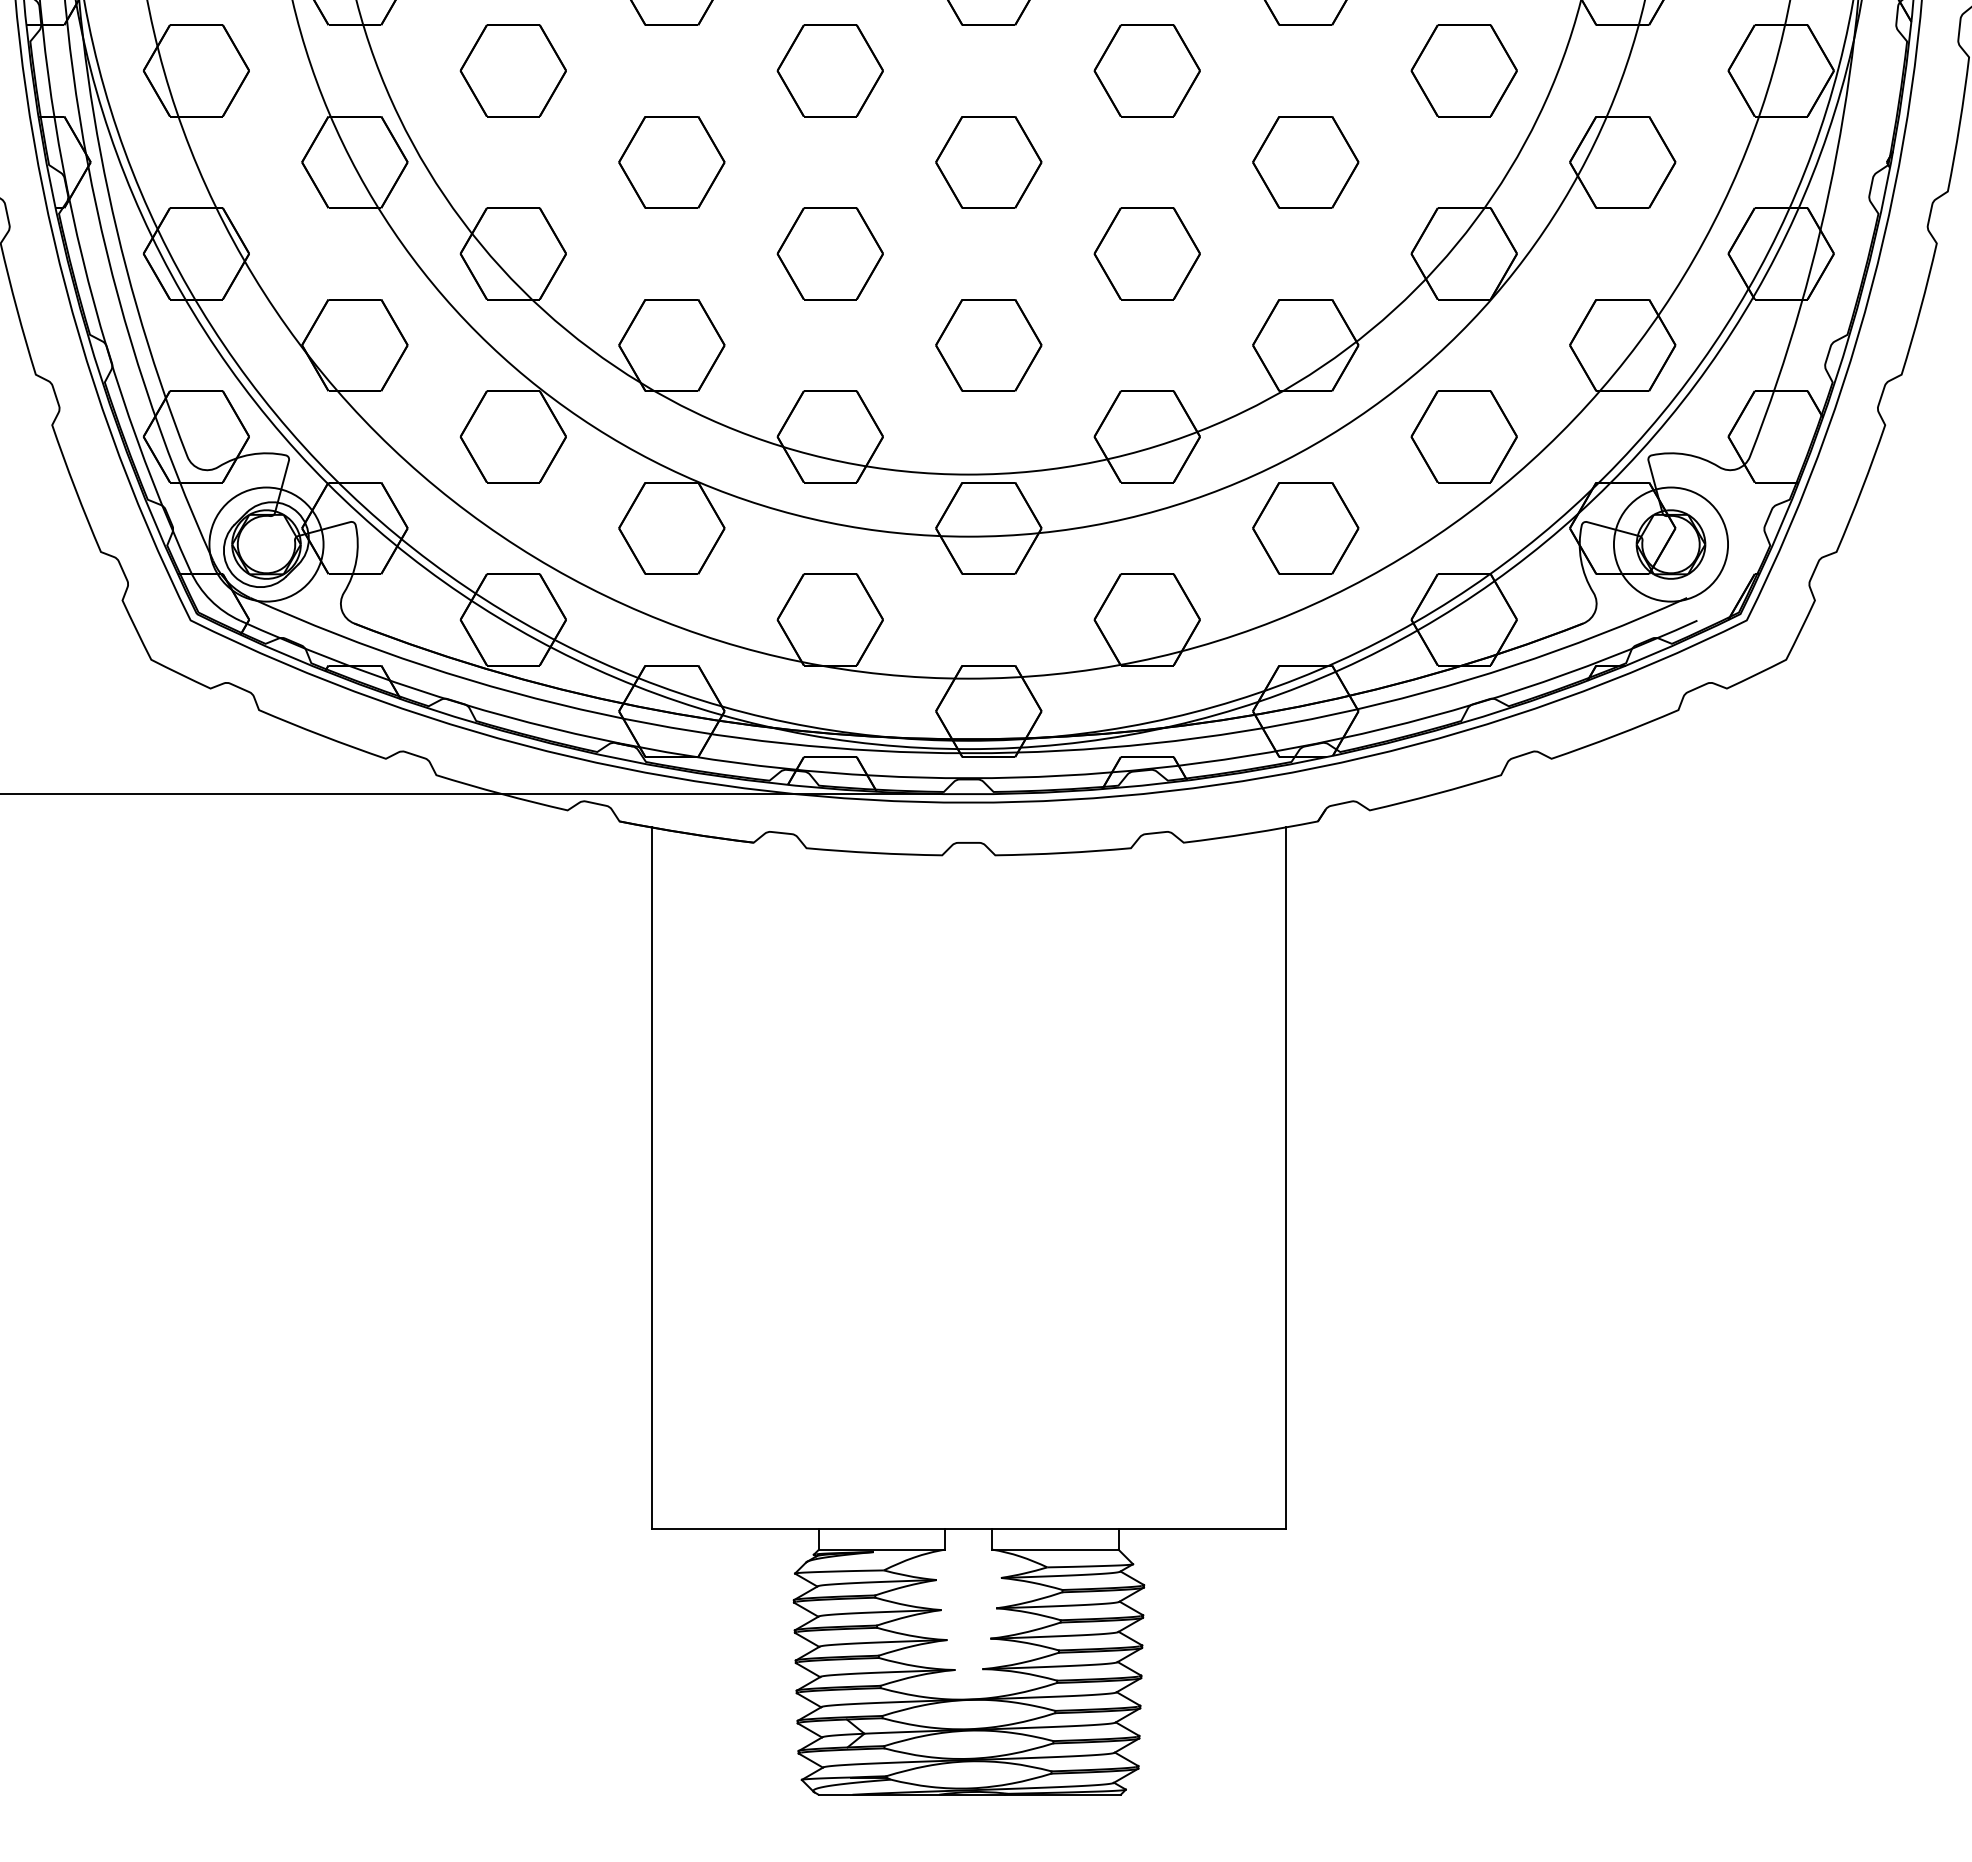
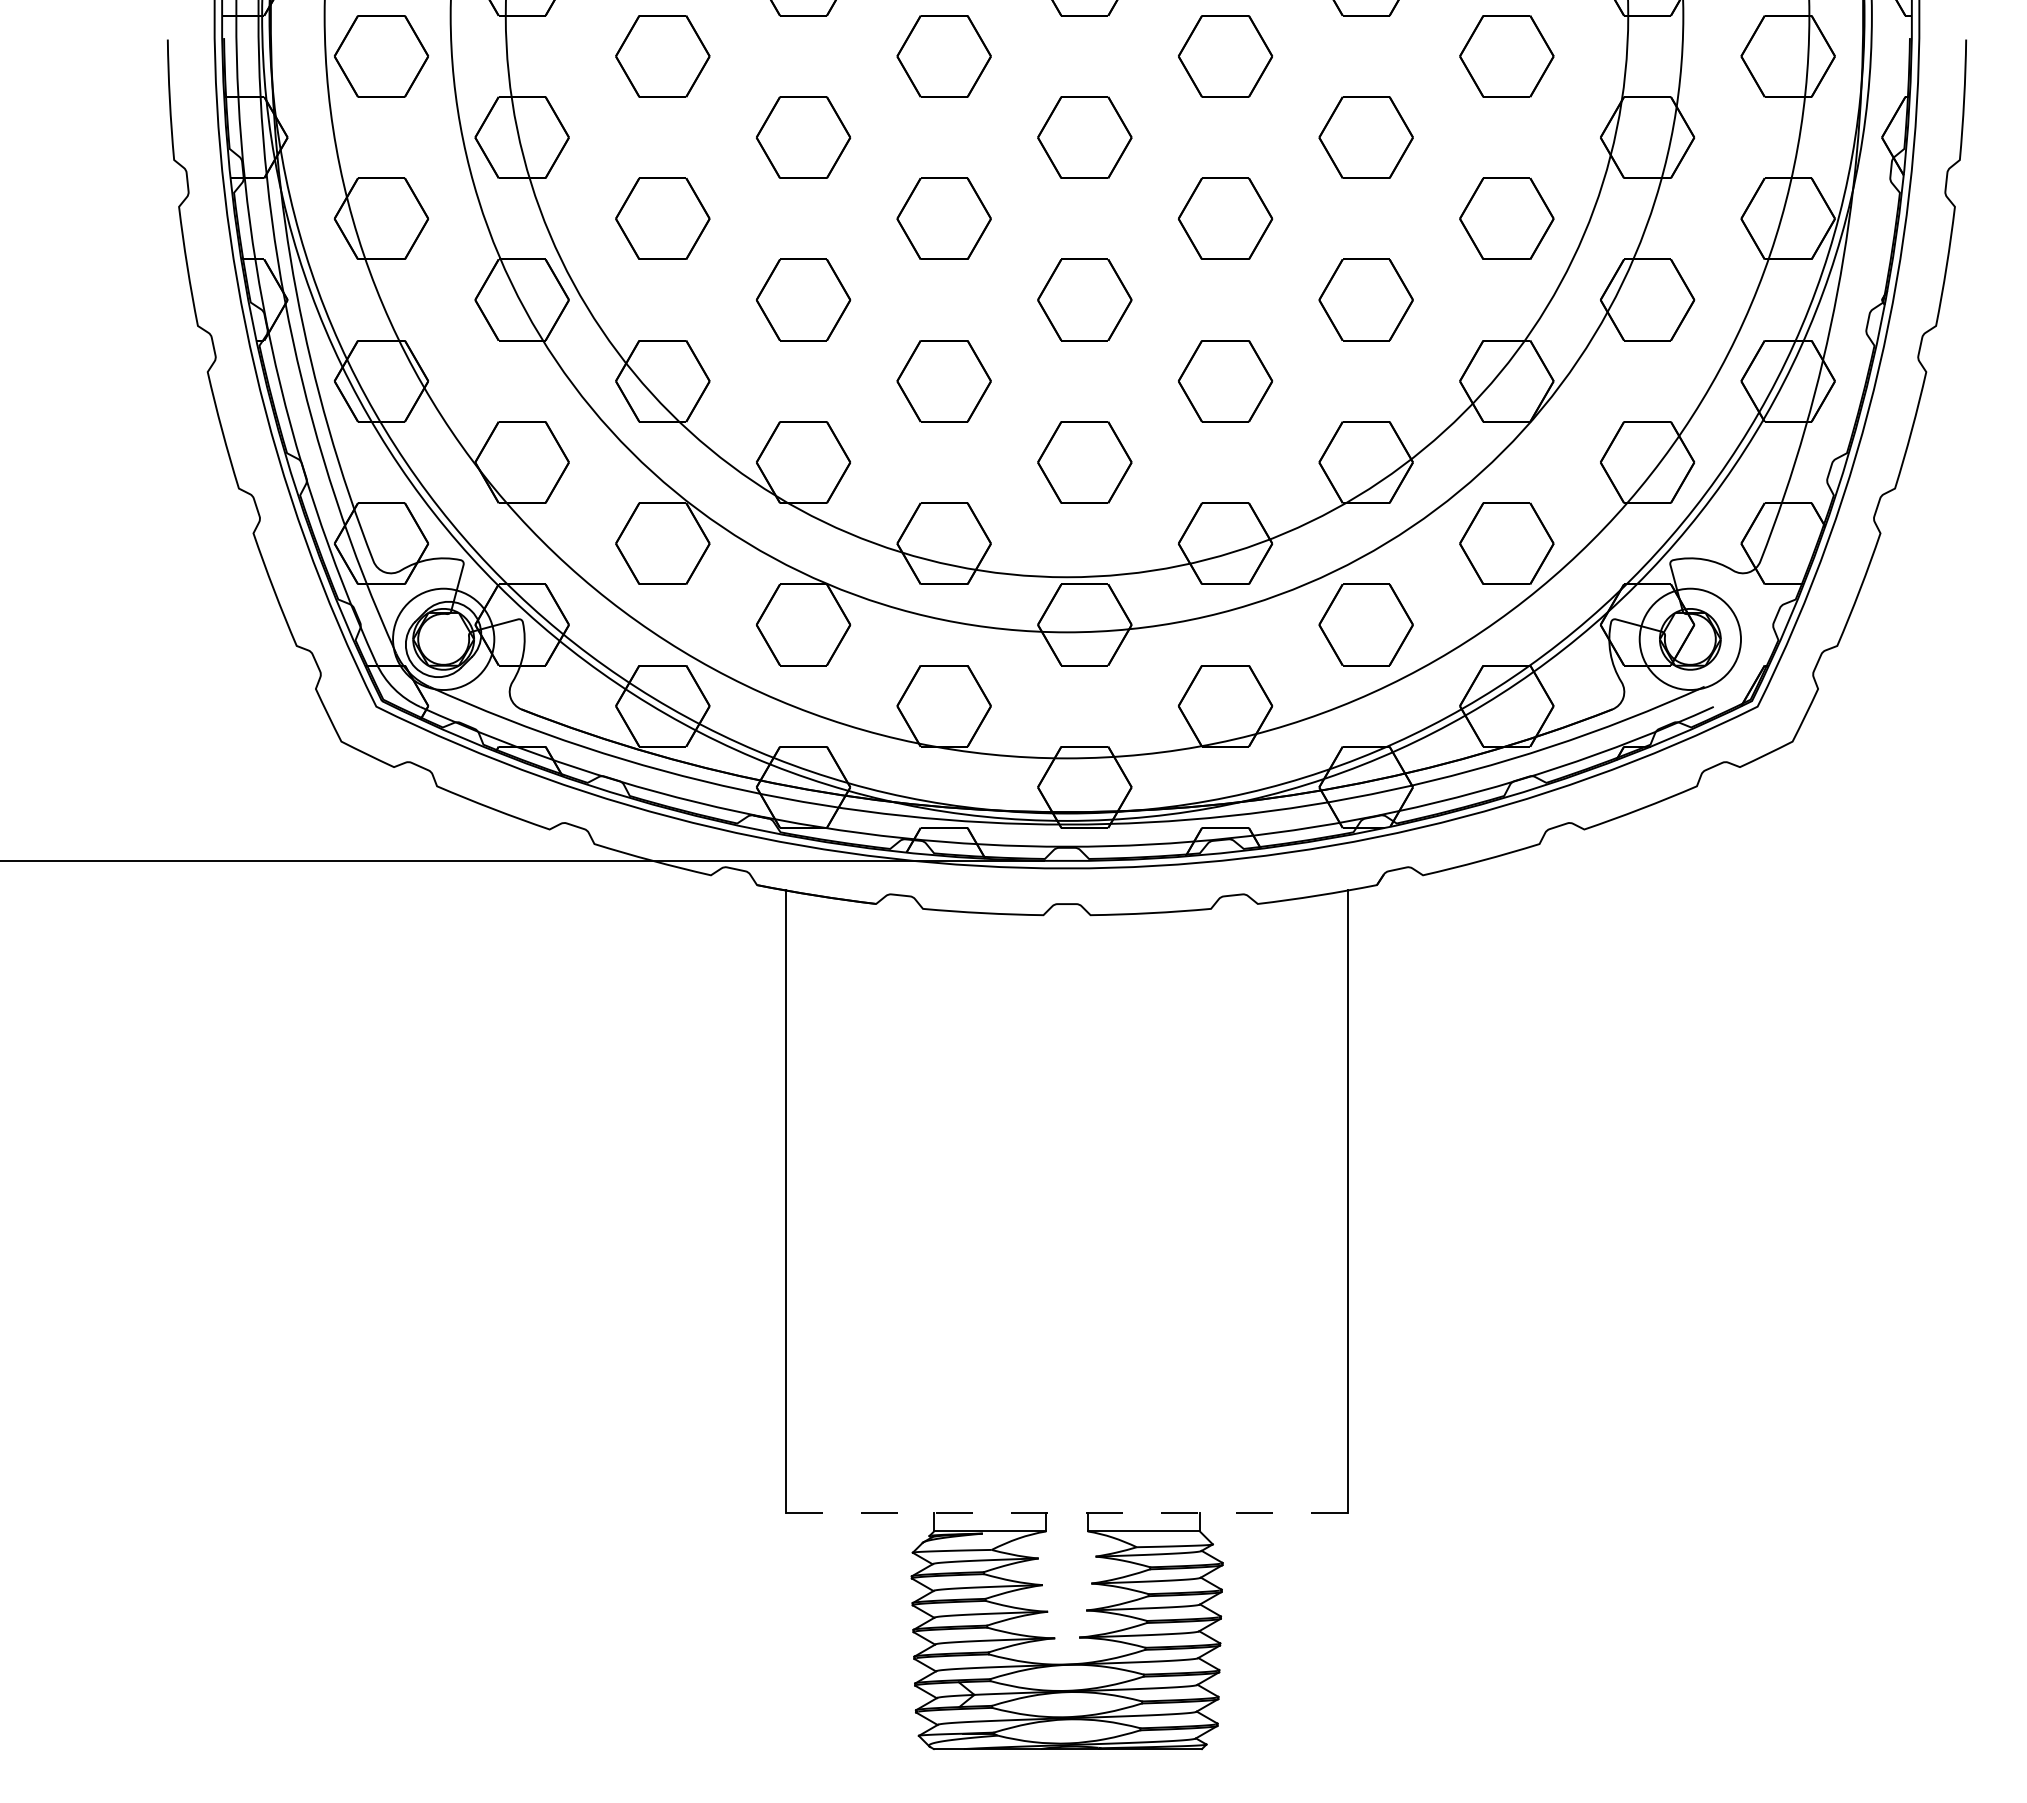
line: (969, 1528) -> (1067, 1512), solid -> dashed

